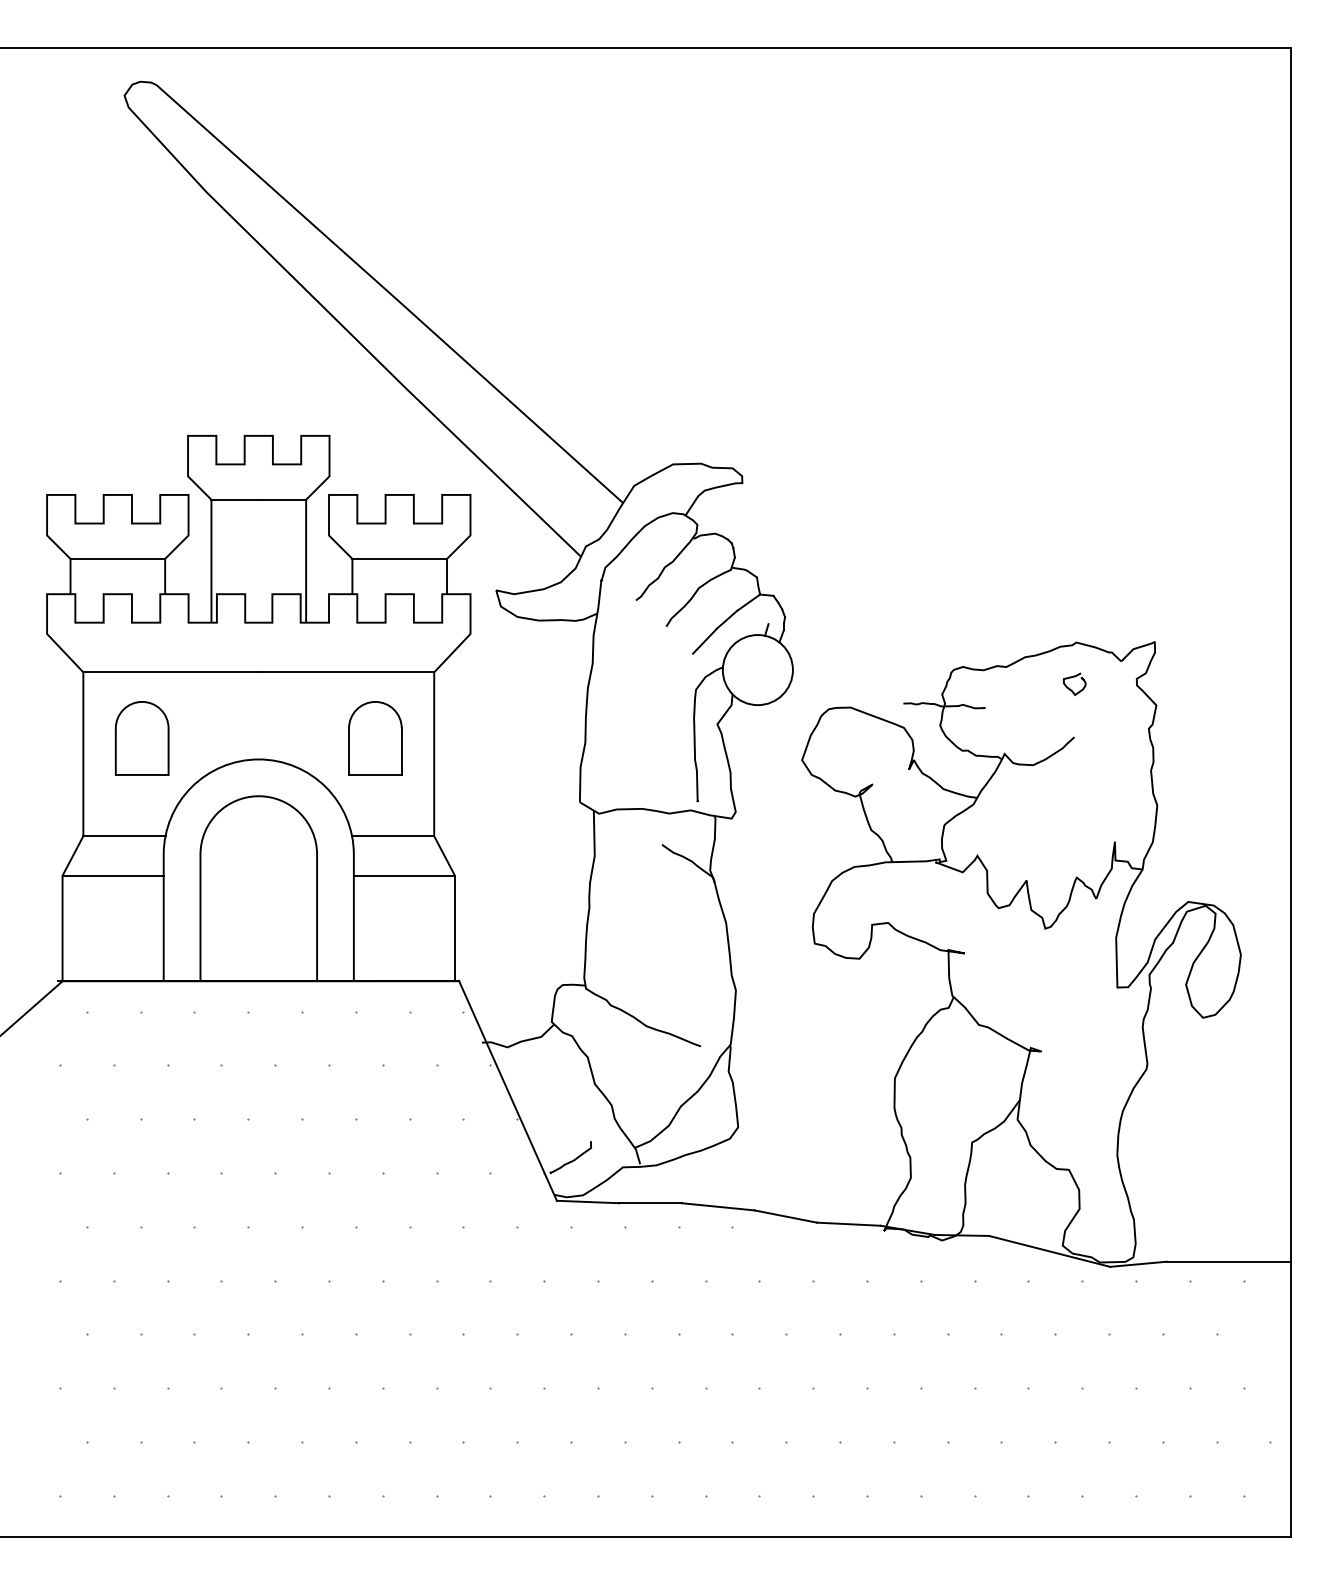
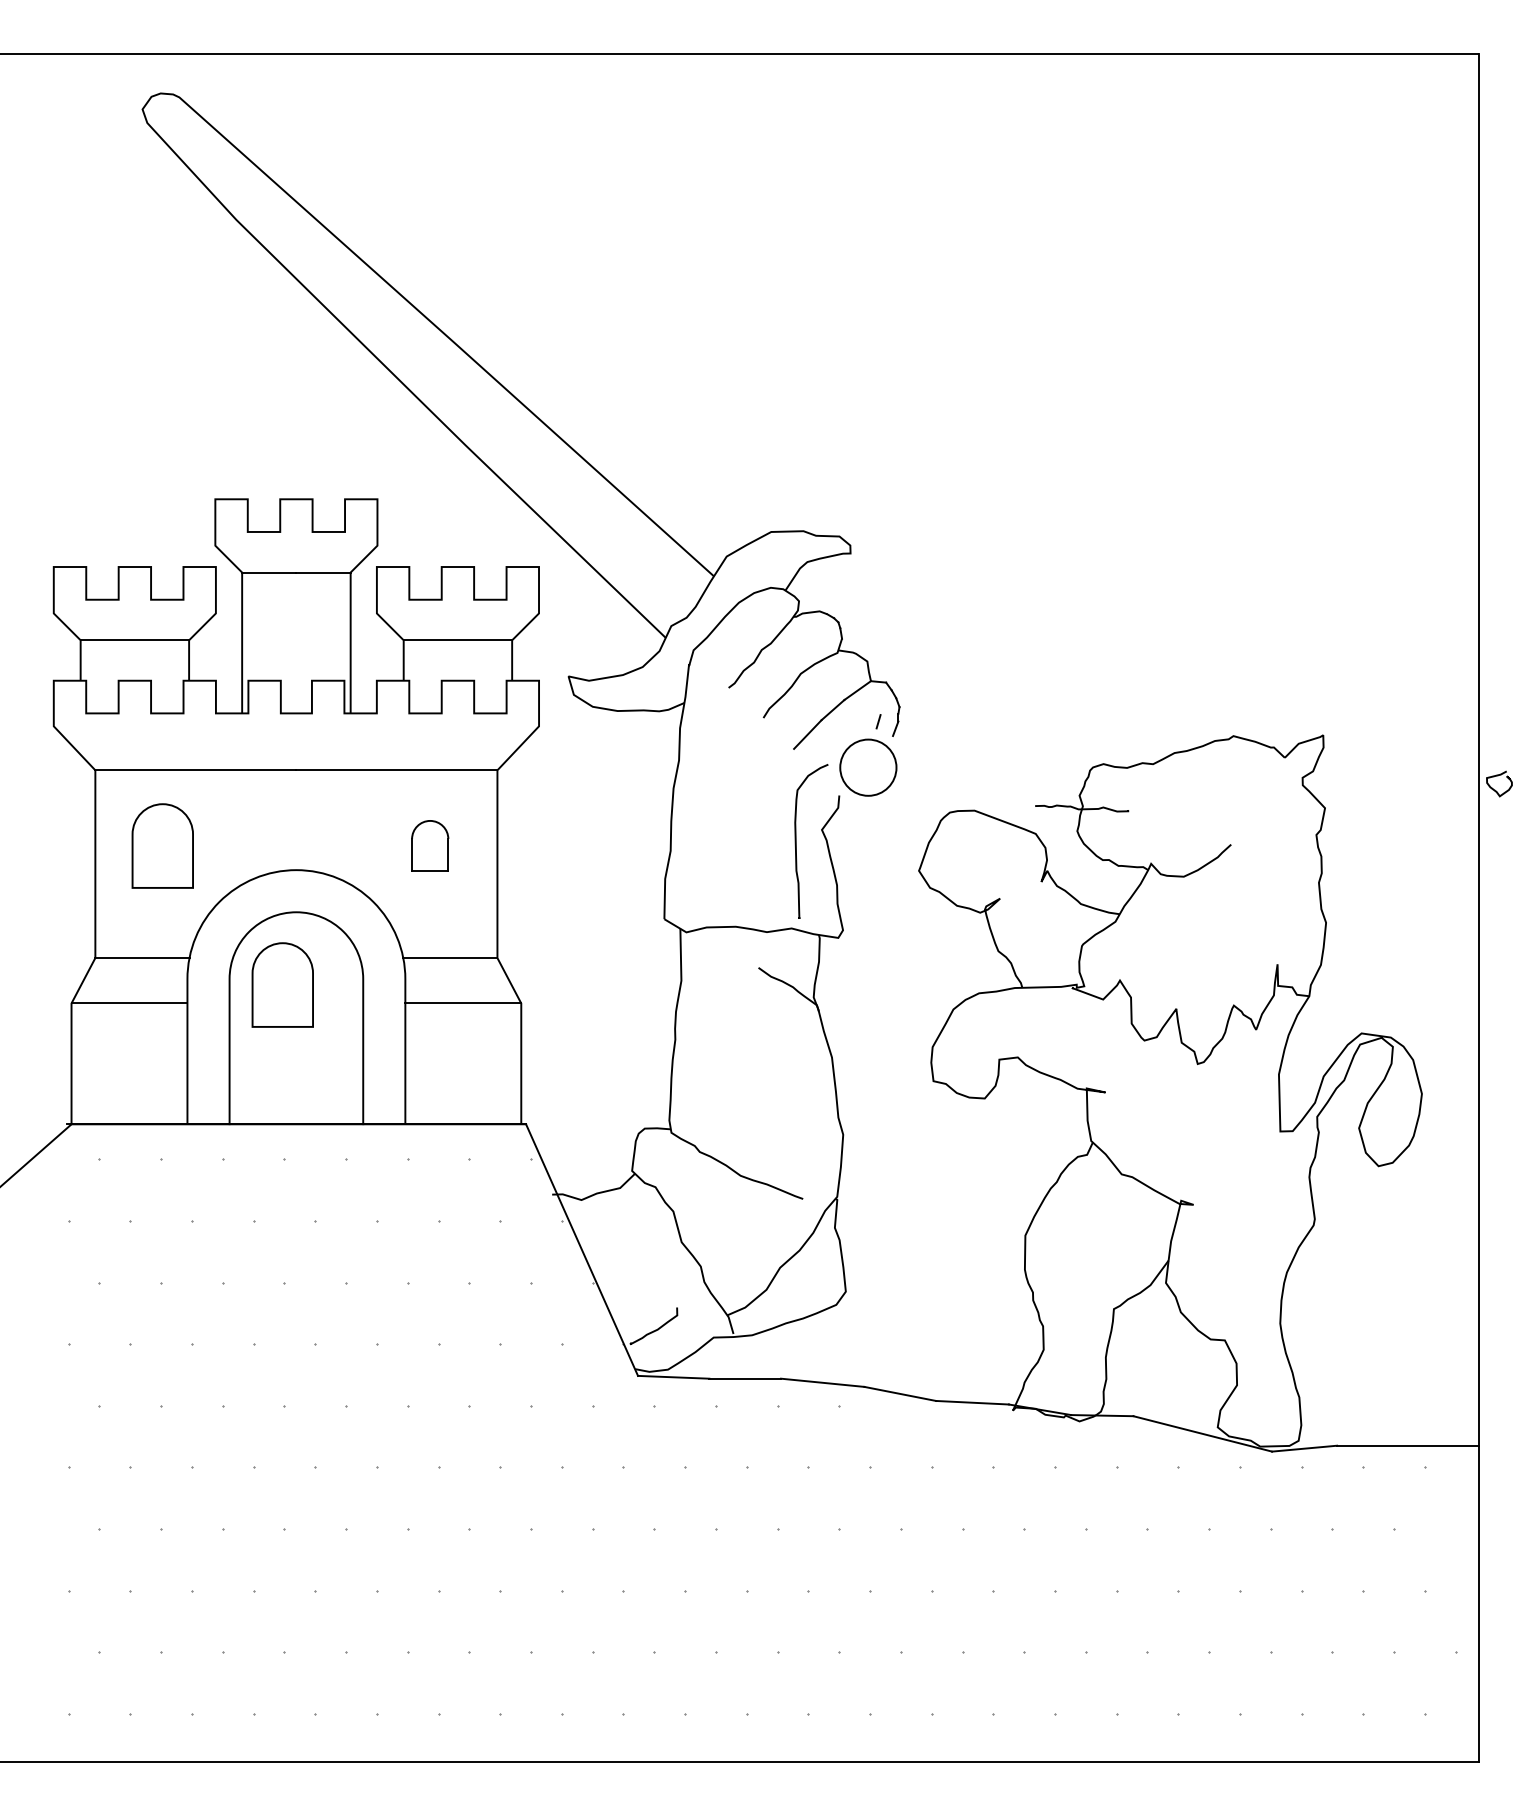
circle: (757, 669) -> (868, 767), size x0.7
curve: (1073, 677) -> (1498, 776), moved
part: (375, 737) -> (430, 845), size x0.6
part: (246, 859) -> (282, 984), added

